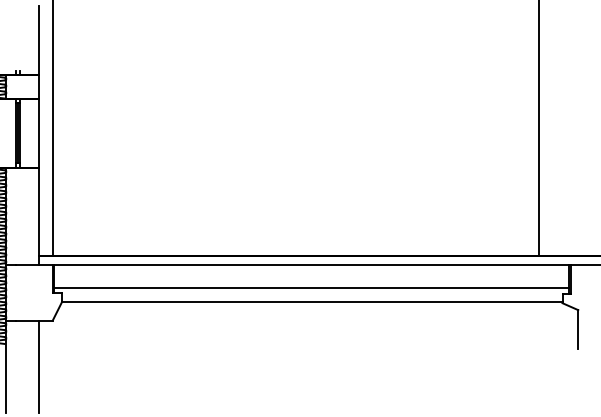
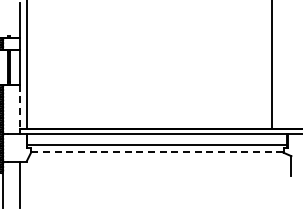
line: (38, 213) -> (19, 107), solid -> dashed
line: (312, 302) -> (157, 152), solid -> dashed

